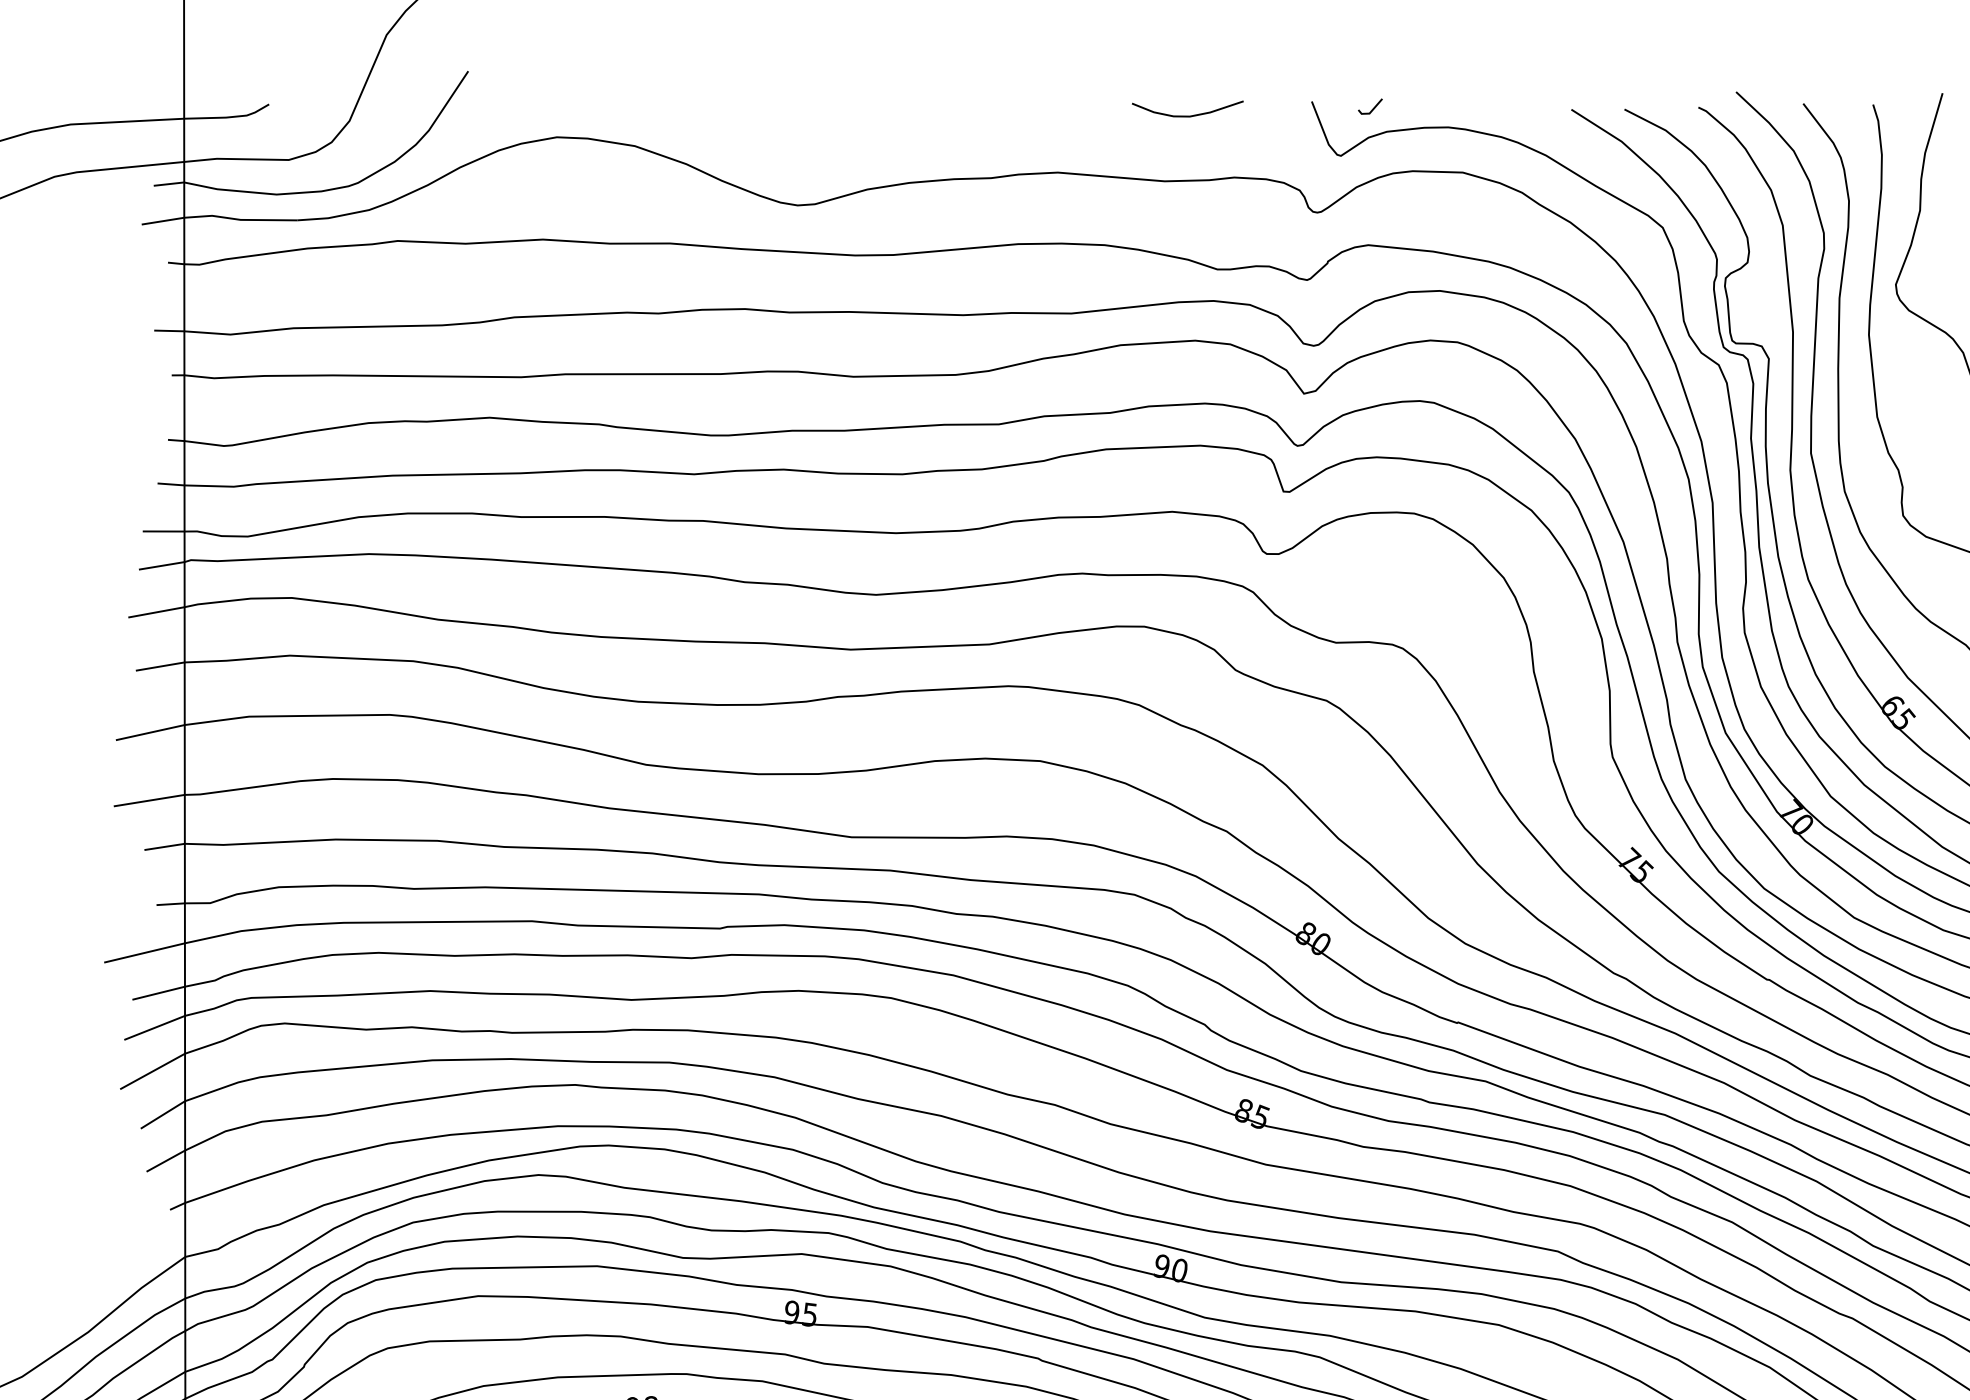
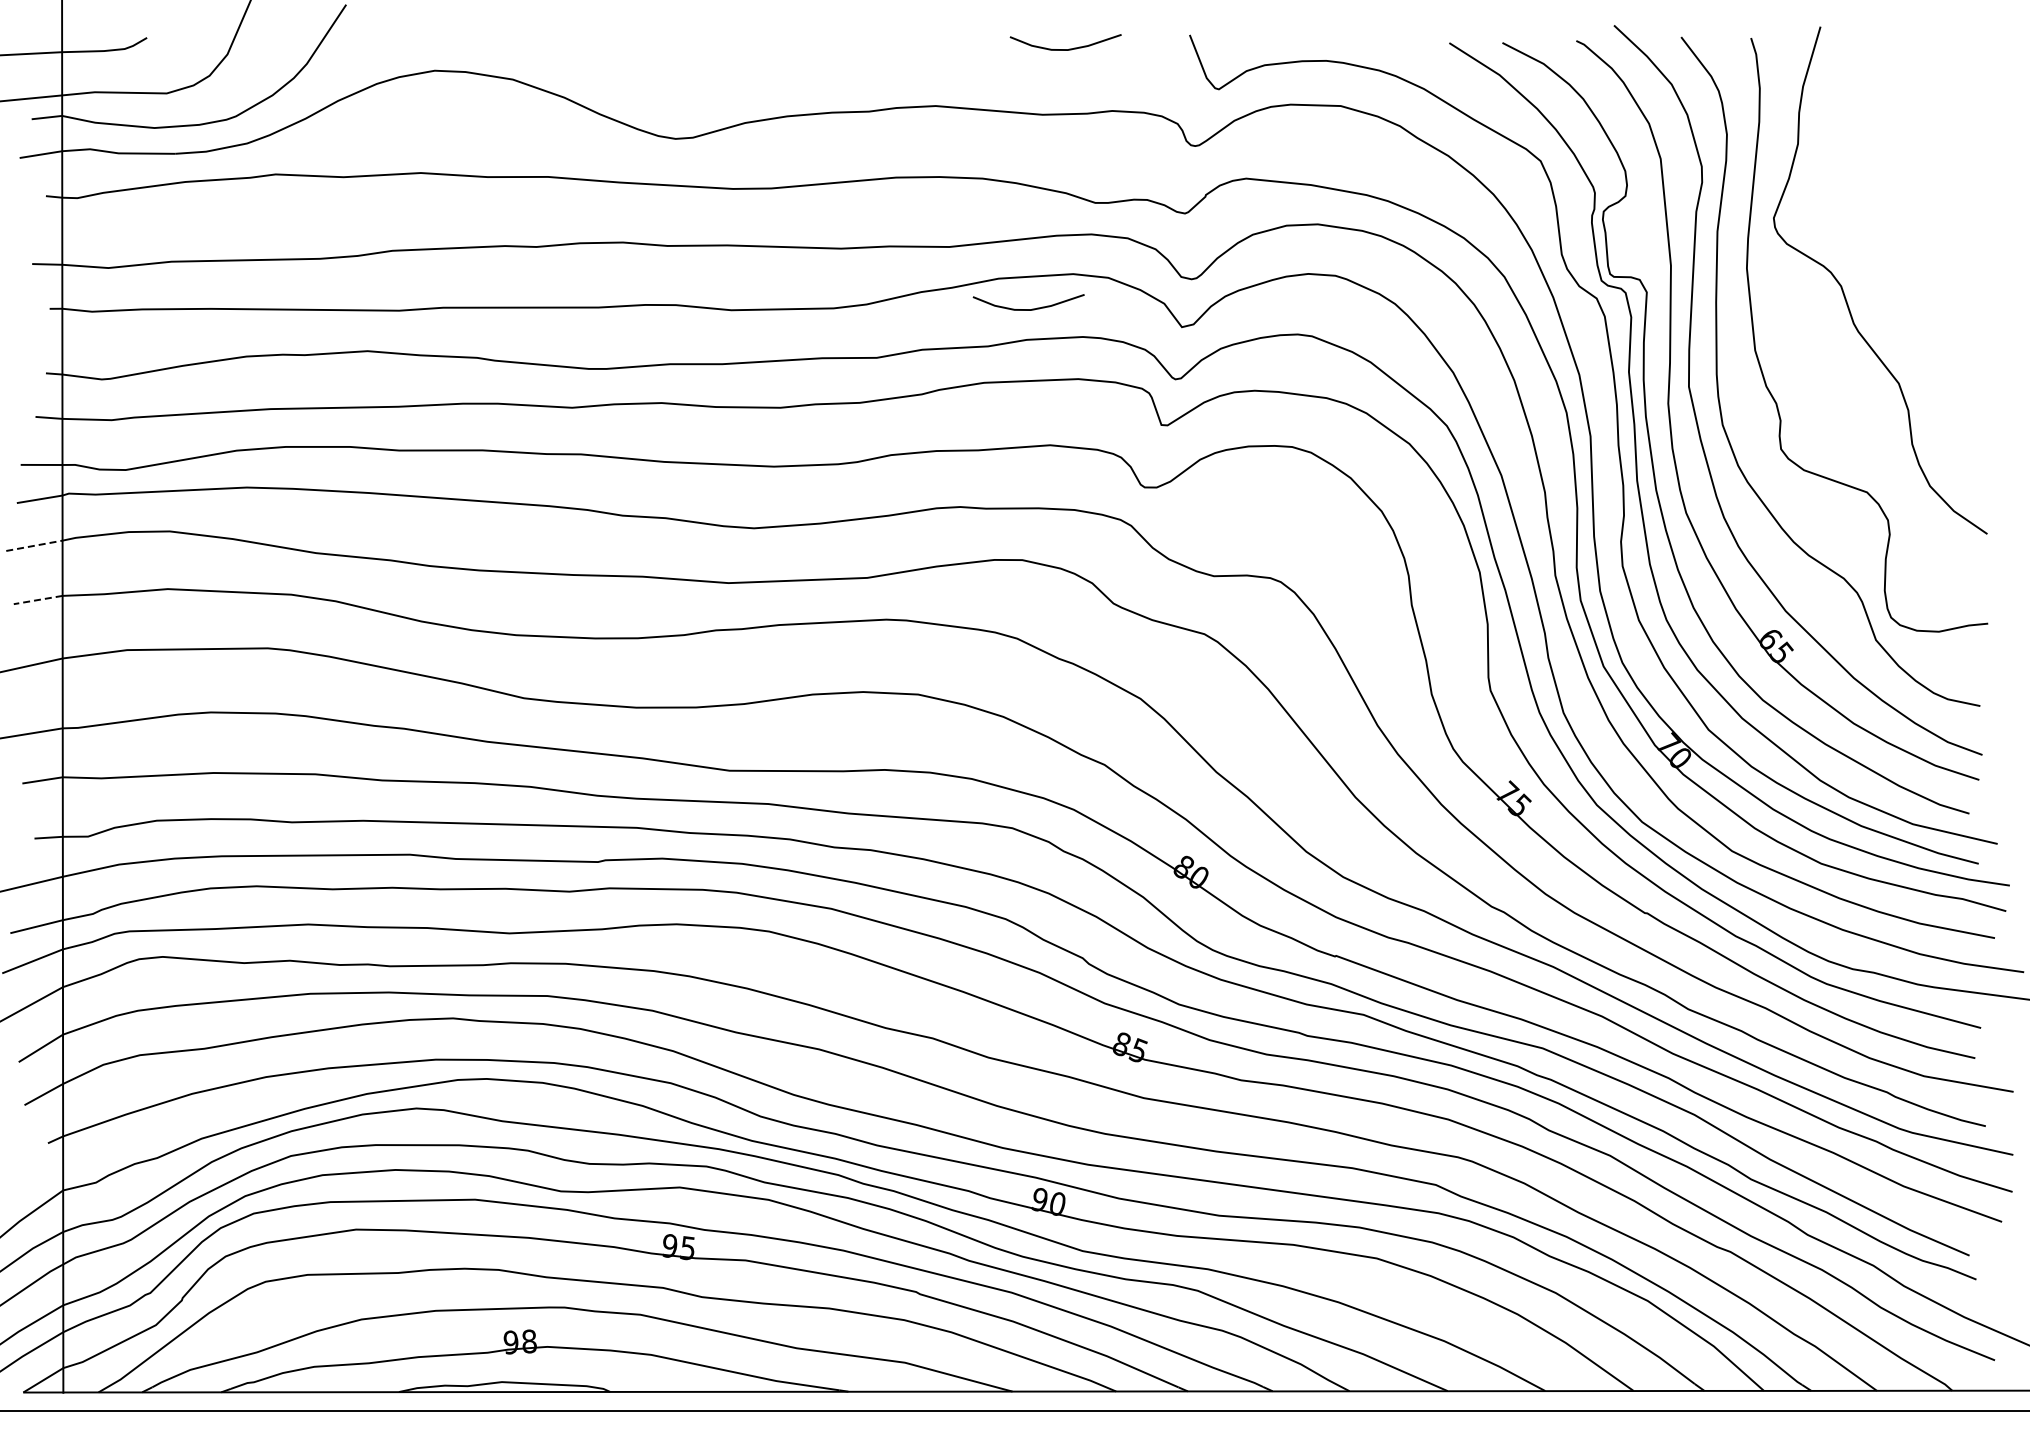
line: (1372, 109) -> (1250, 42), removed
curve: (1150, 376) -> (1028, 309), added
line: (156, 612) -> (34, 545), solid -> dashed
line: (160, 667) -> (38, 600), solid -> dashed

